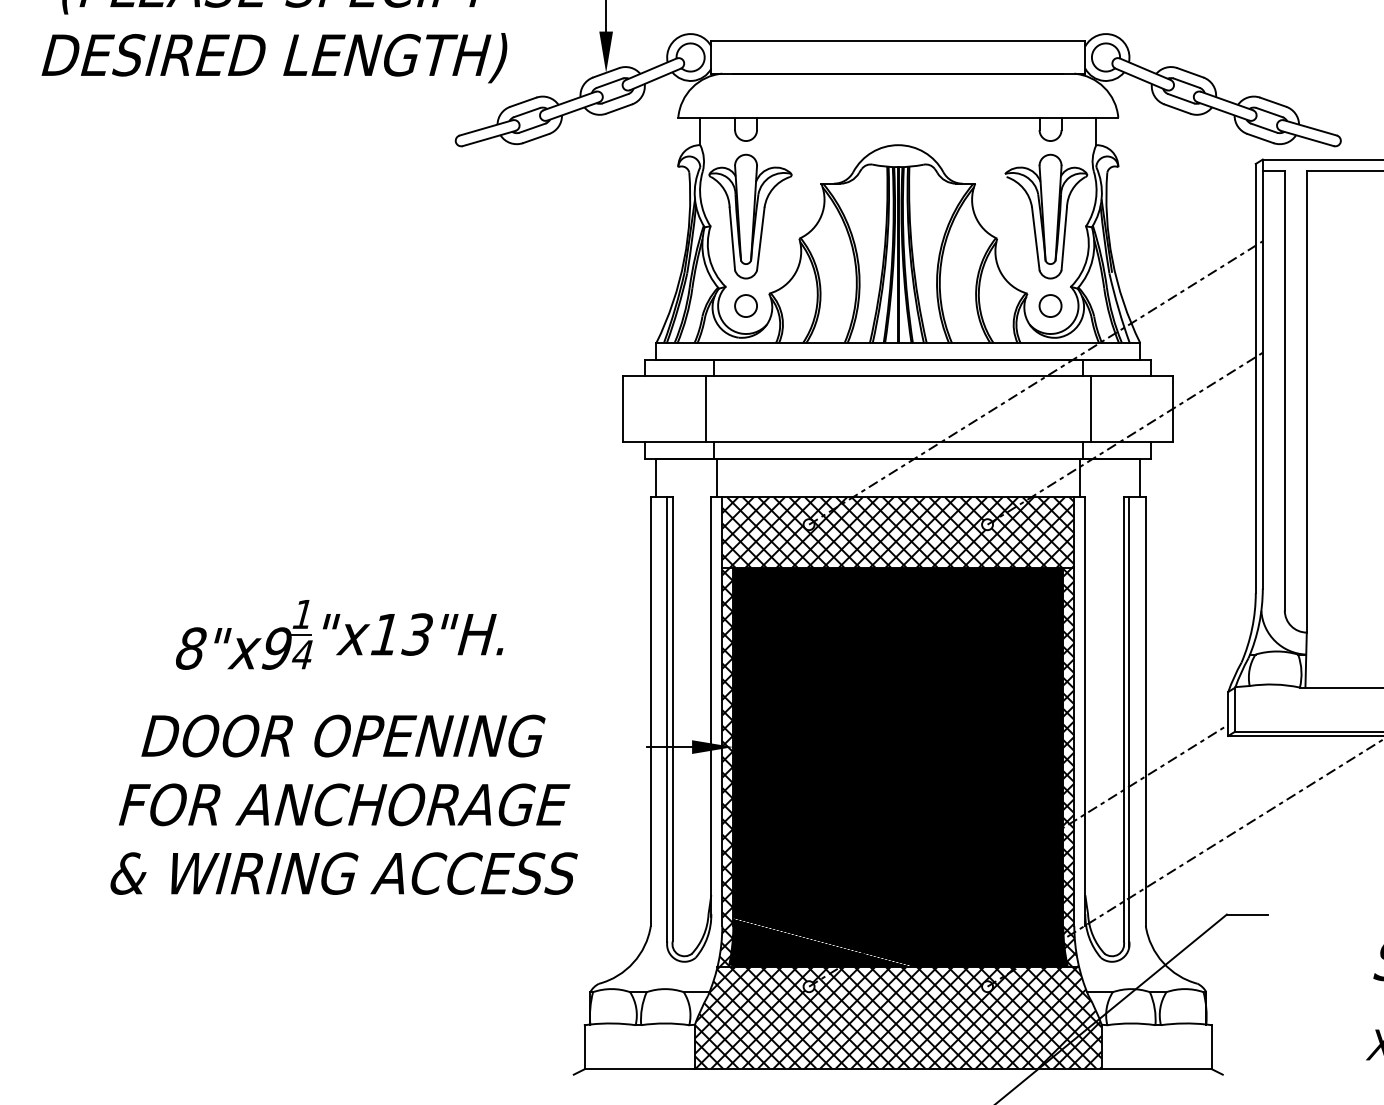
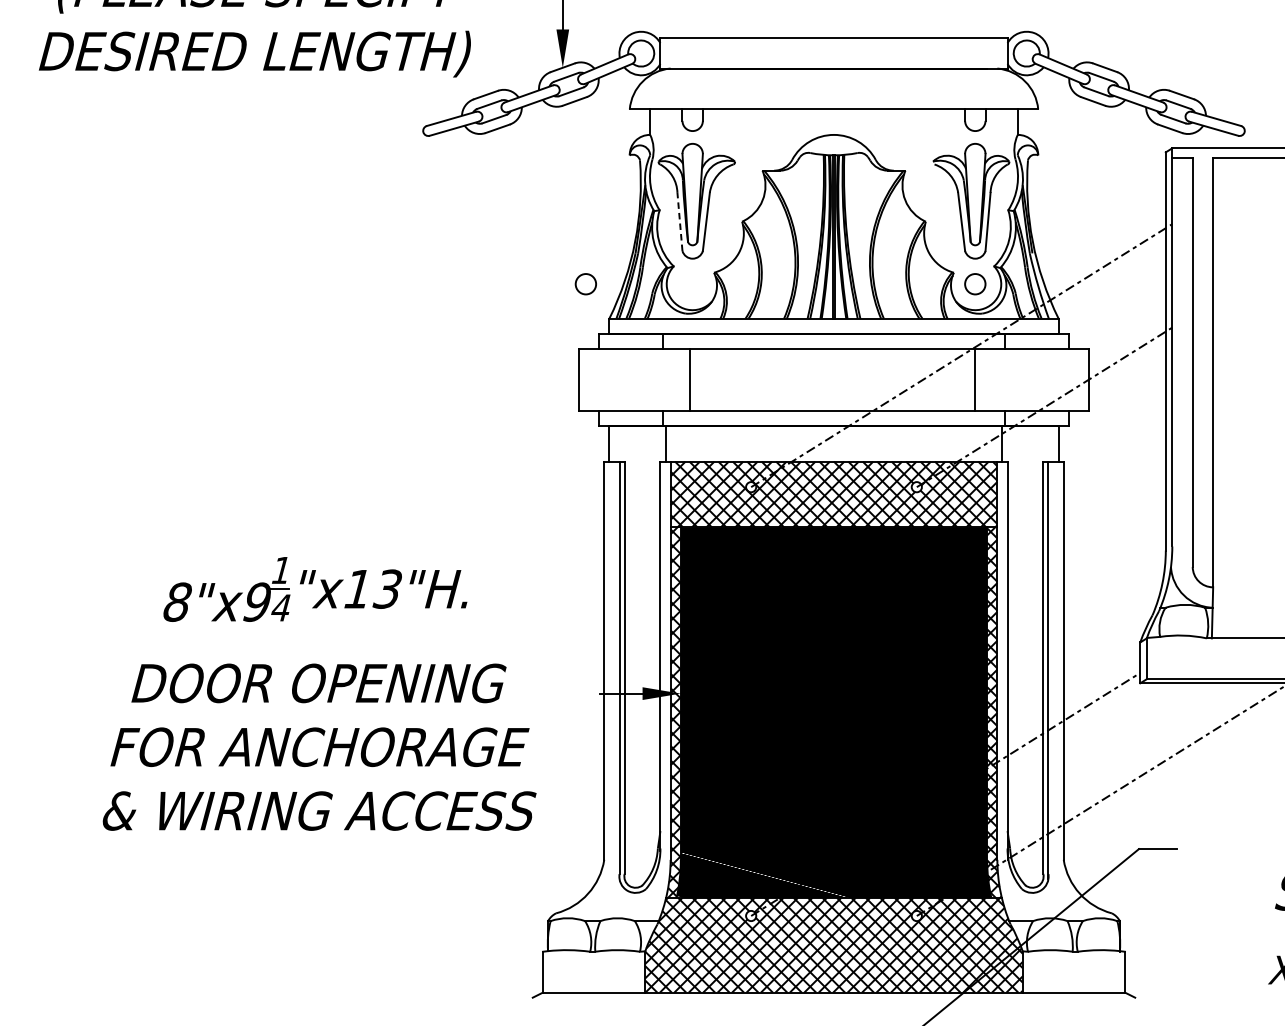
line: (732, 238) -> (680, 221), solid -> dashed
circle: (745, 305) -> (585, 283), moved
line: (705, 409) -> (689, 380), moved
line: (1090, 409) -> (974, 380), moved

